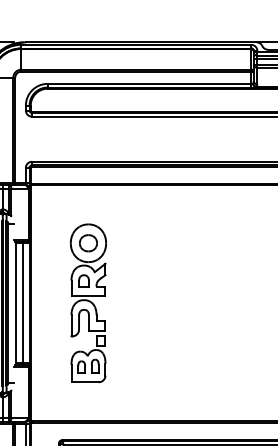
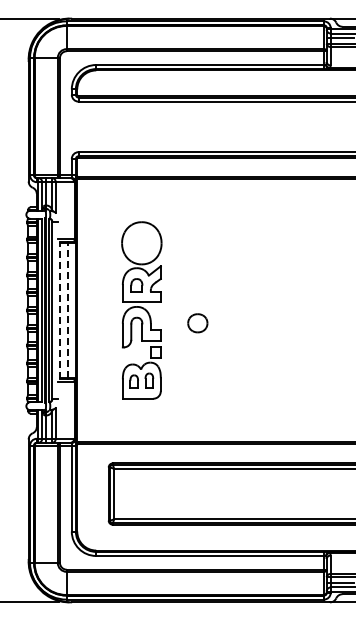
part: (88, 243) -> (197, 323), moved
line: (15, 303) -> (60, 310), solid -> dashed
line: (22, 303) -> (68, 310), solid -> dashed

